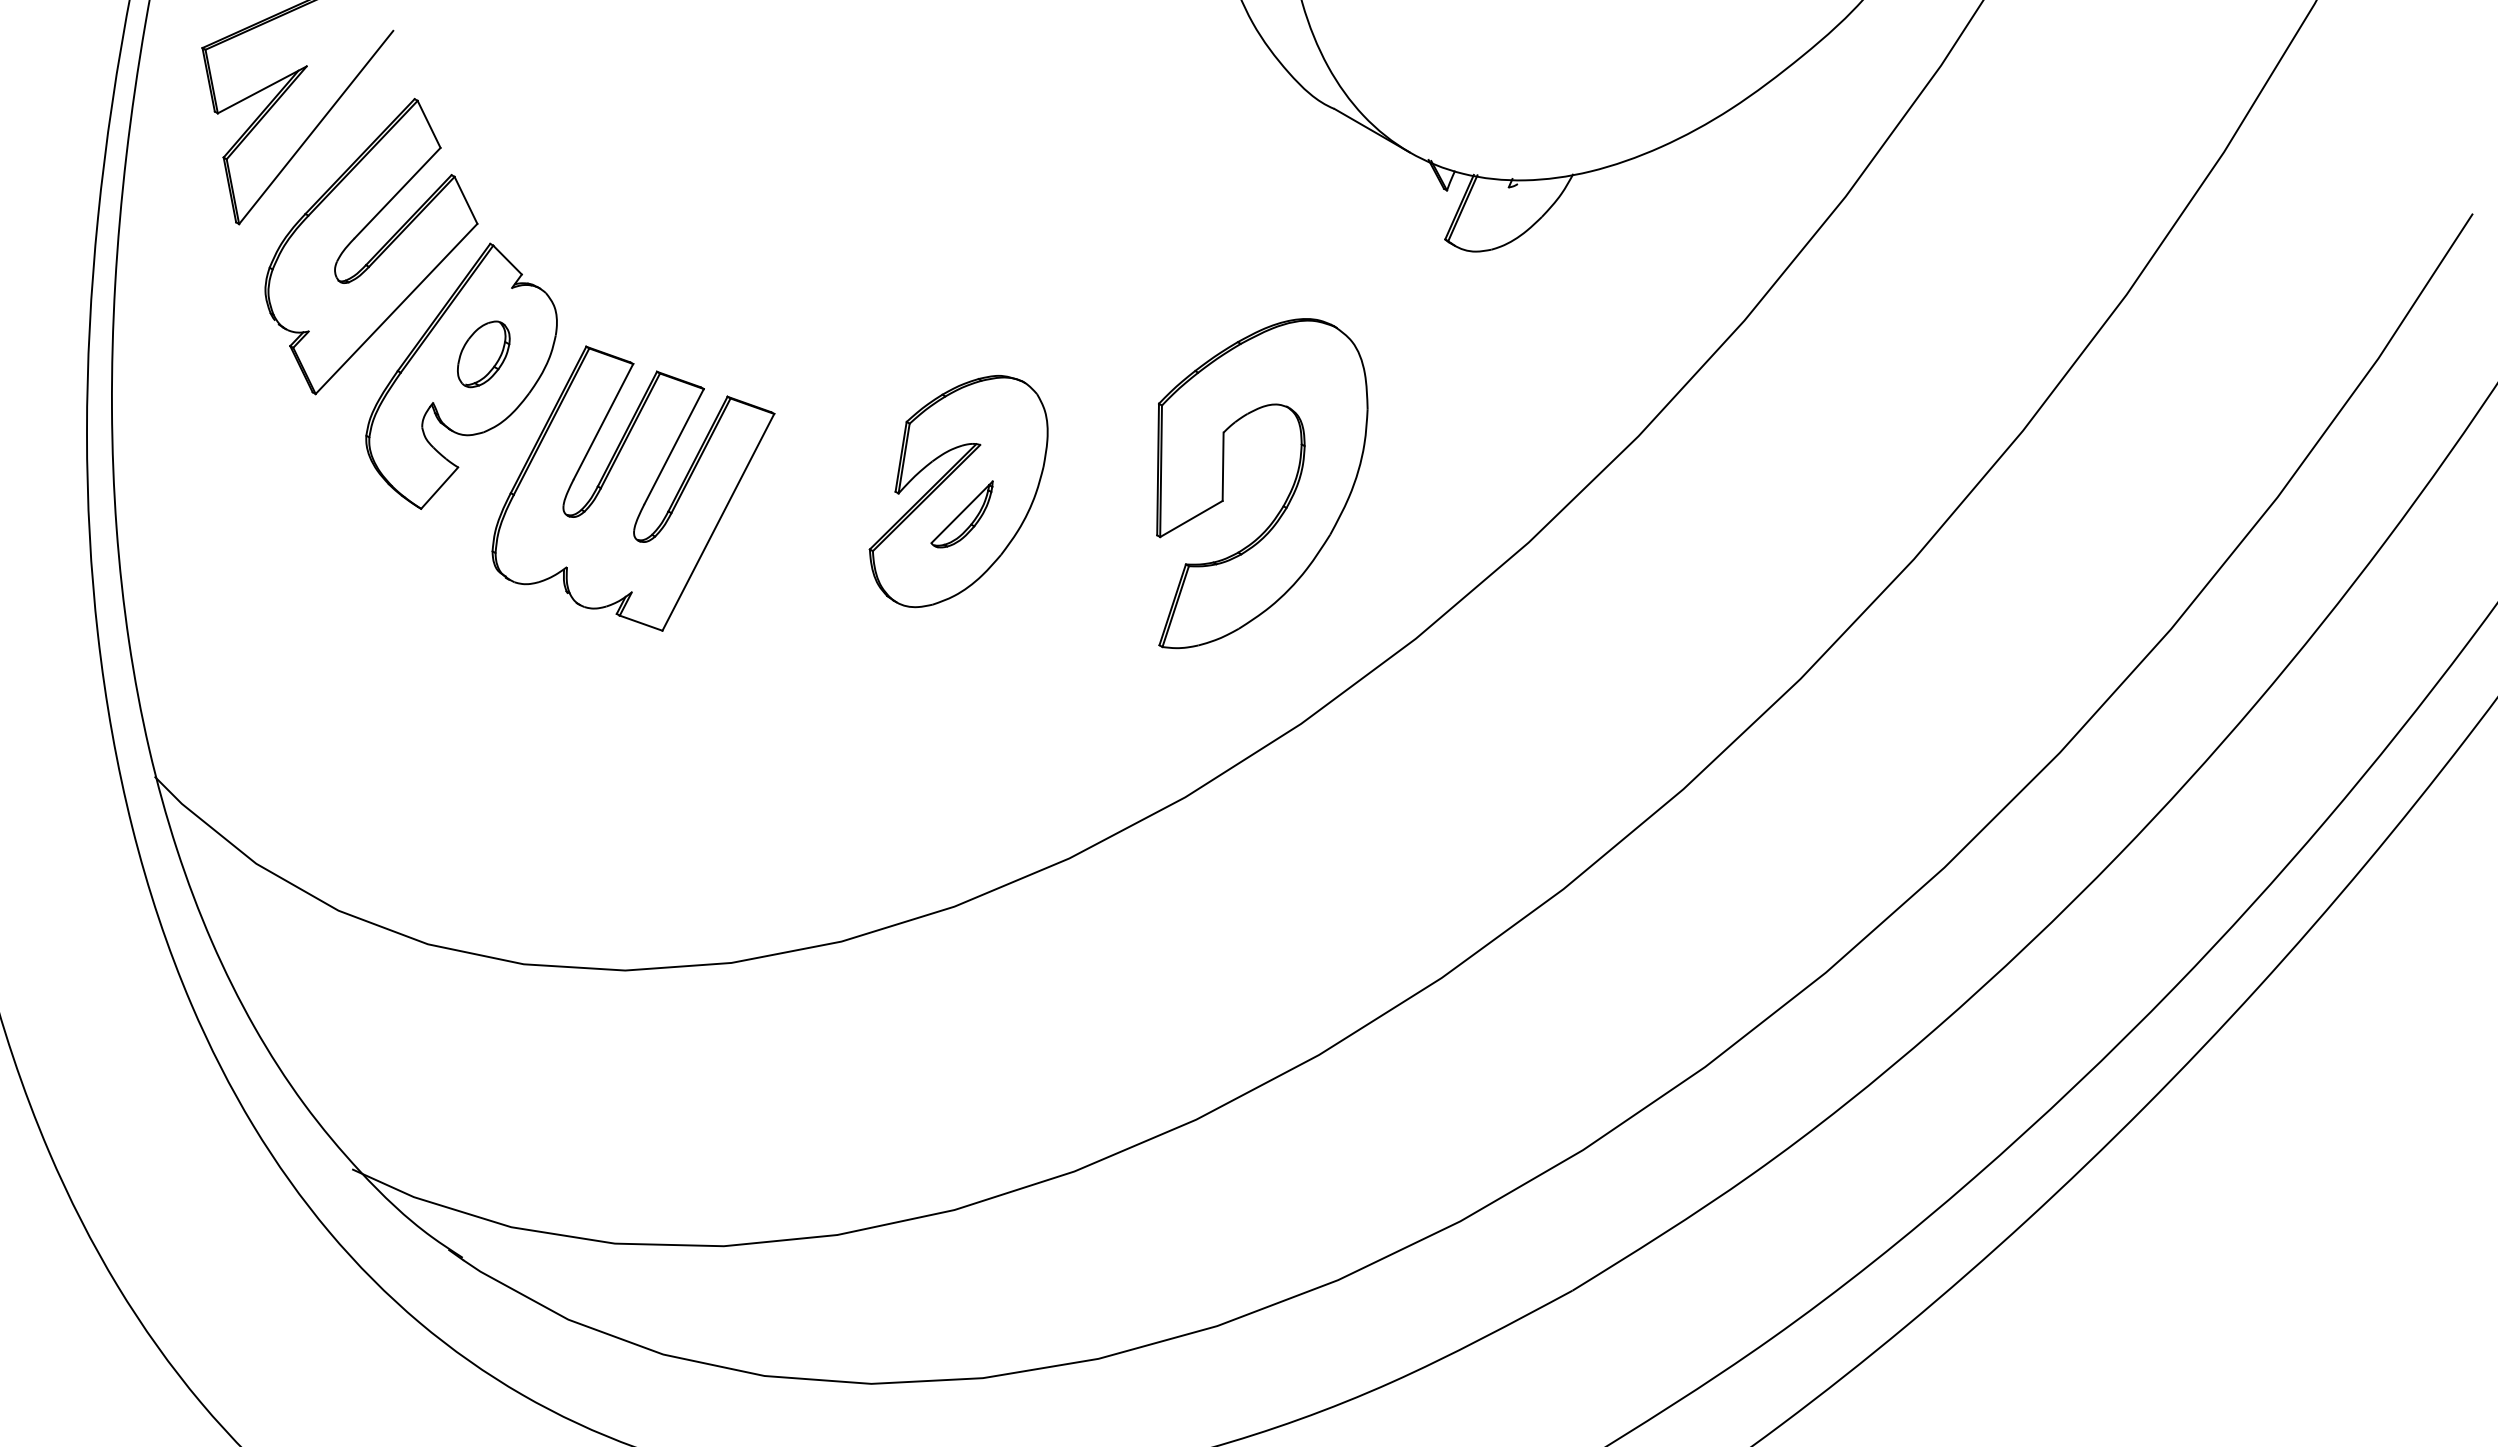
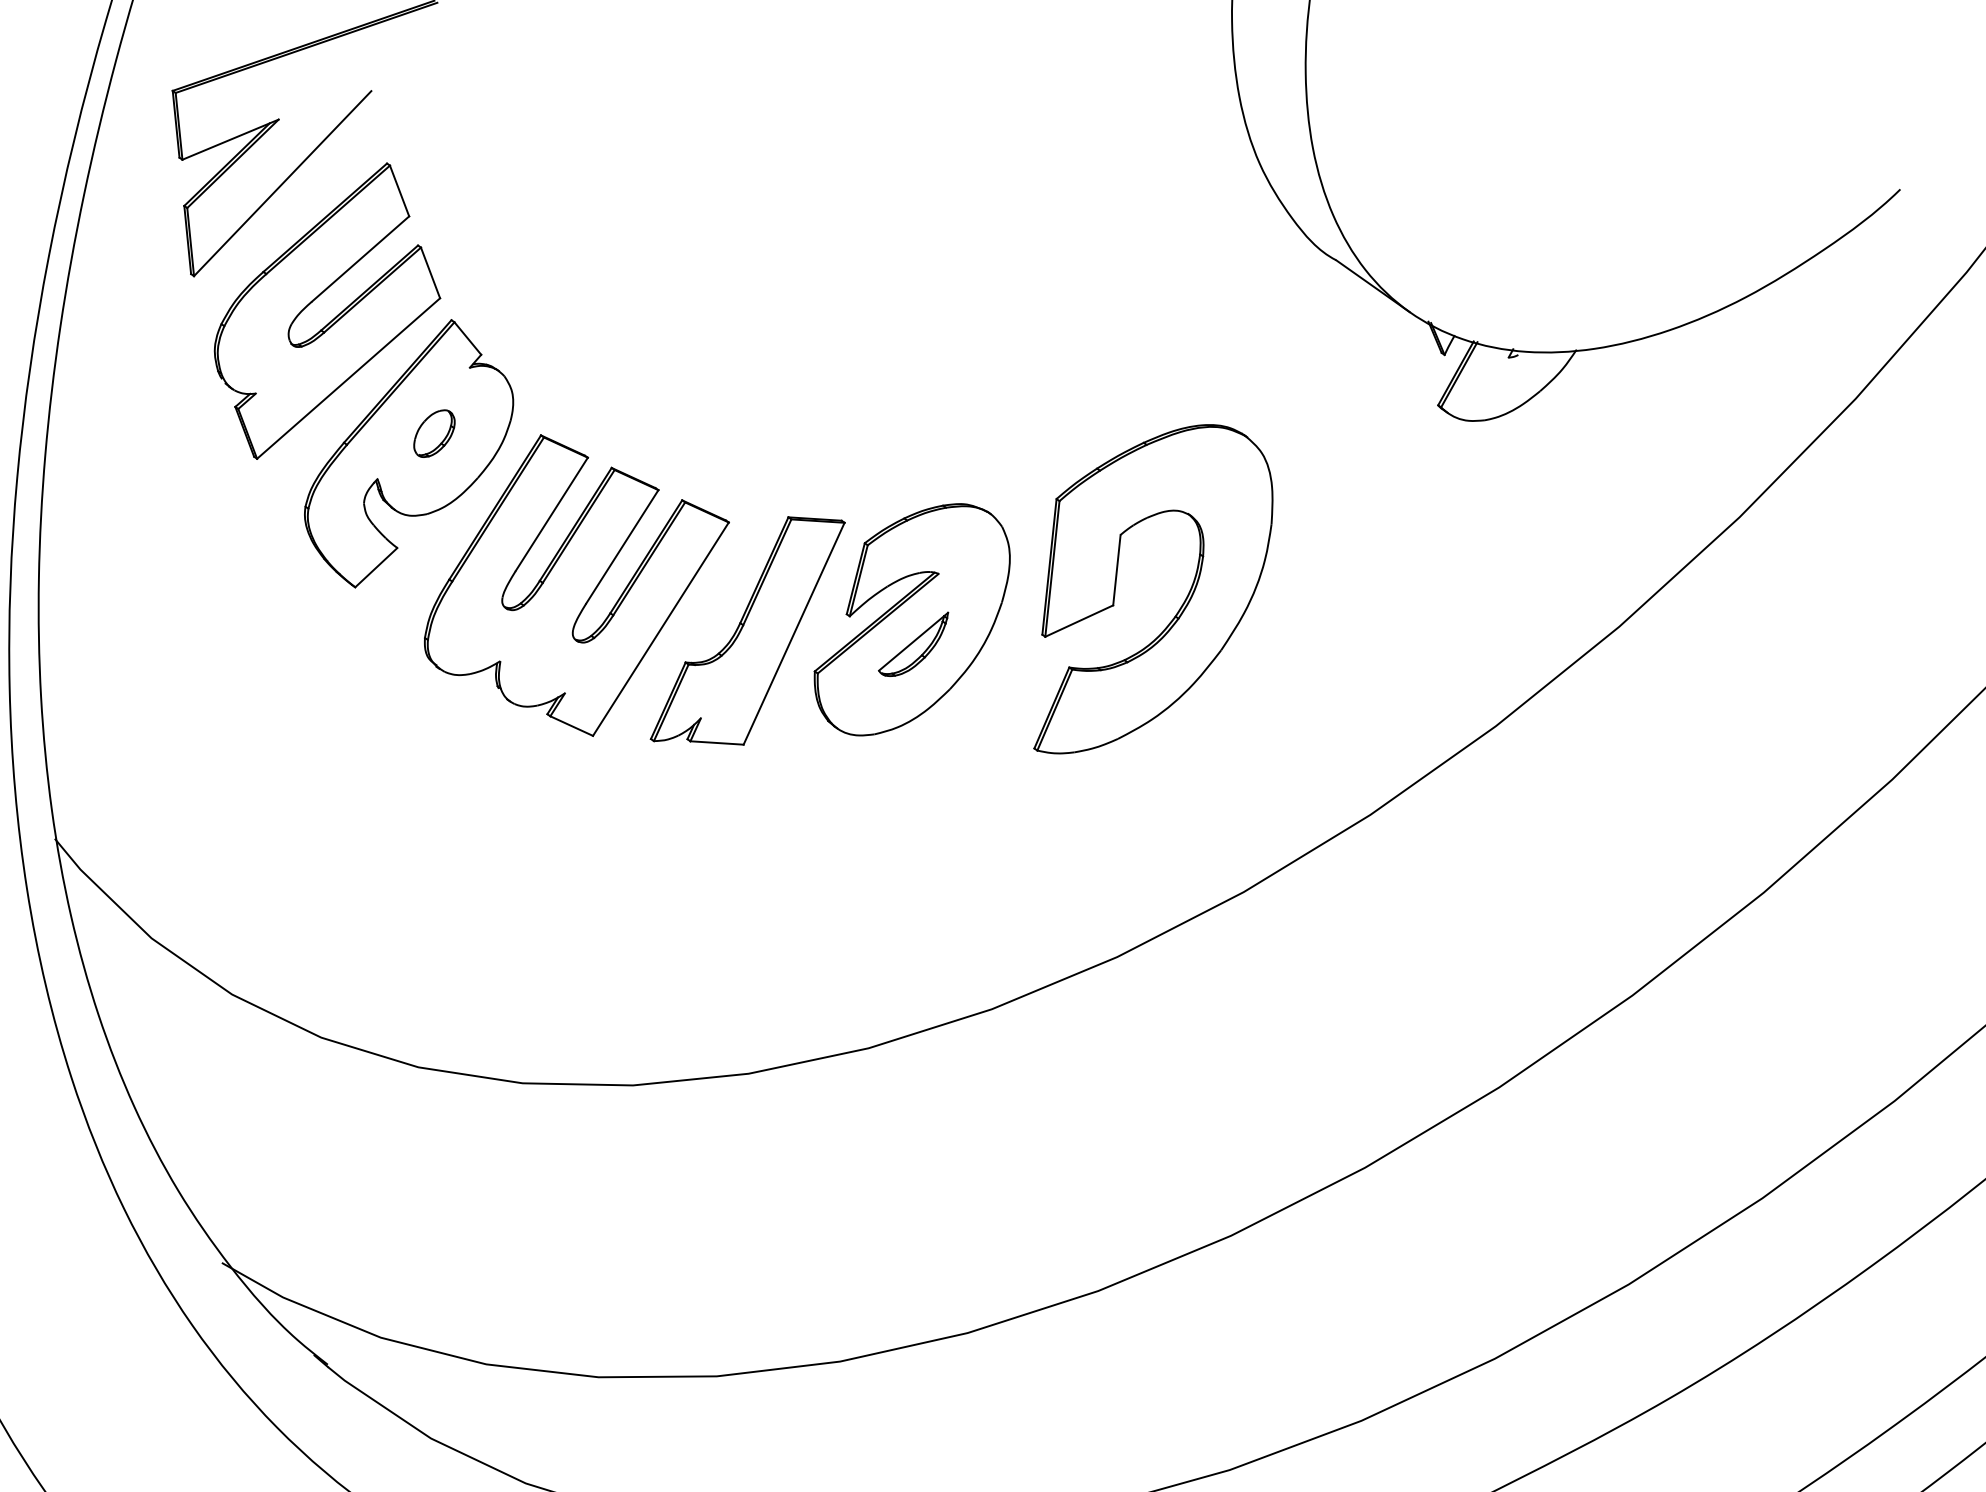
part: (483, 354) -> (434, 433), size x0.71
part: (1287, 496) -> (1180, 606), moved
part: (801, 516) -> (747, 630), added

